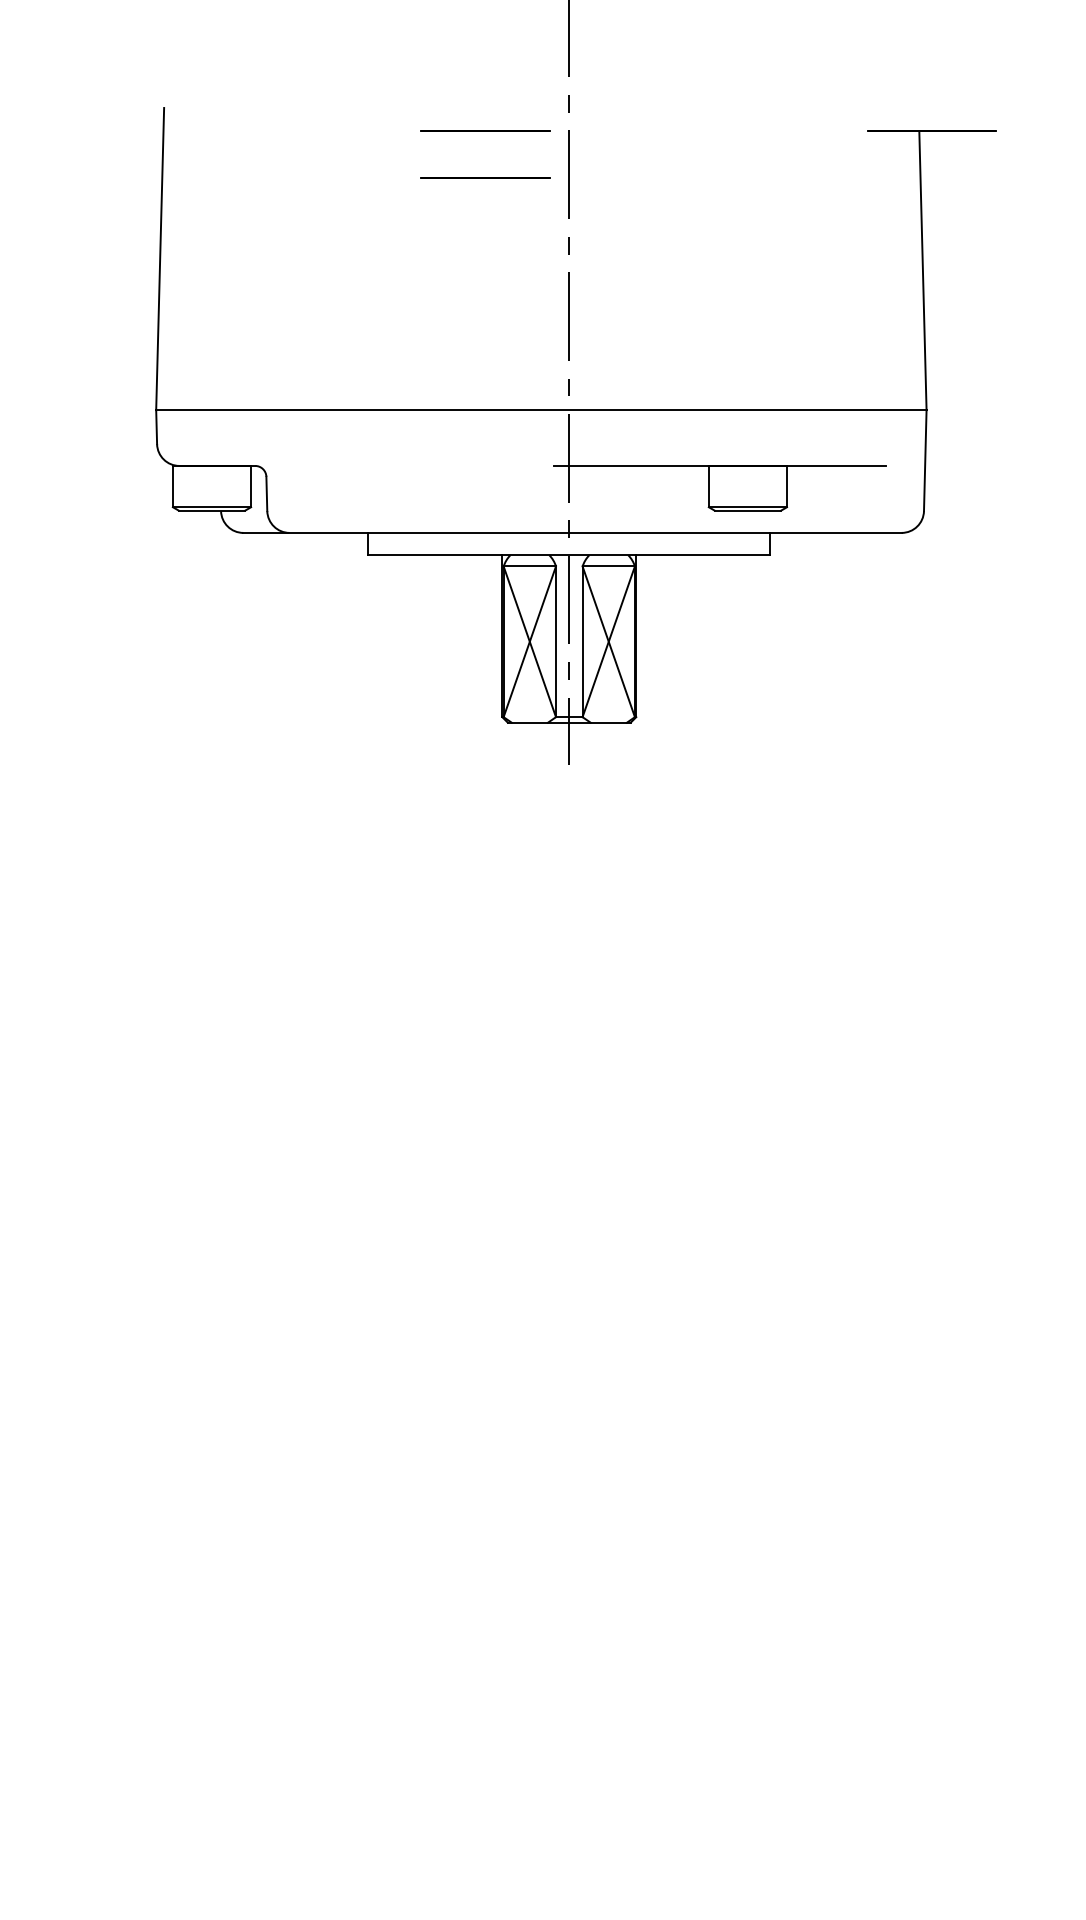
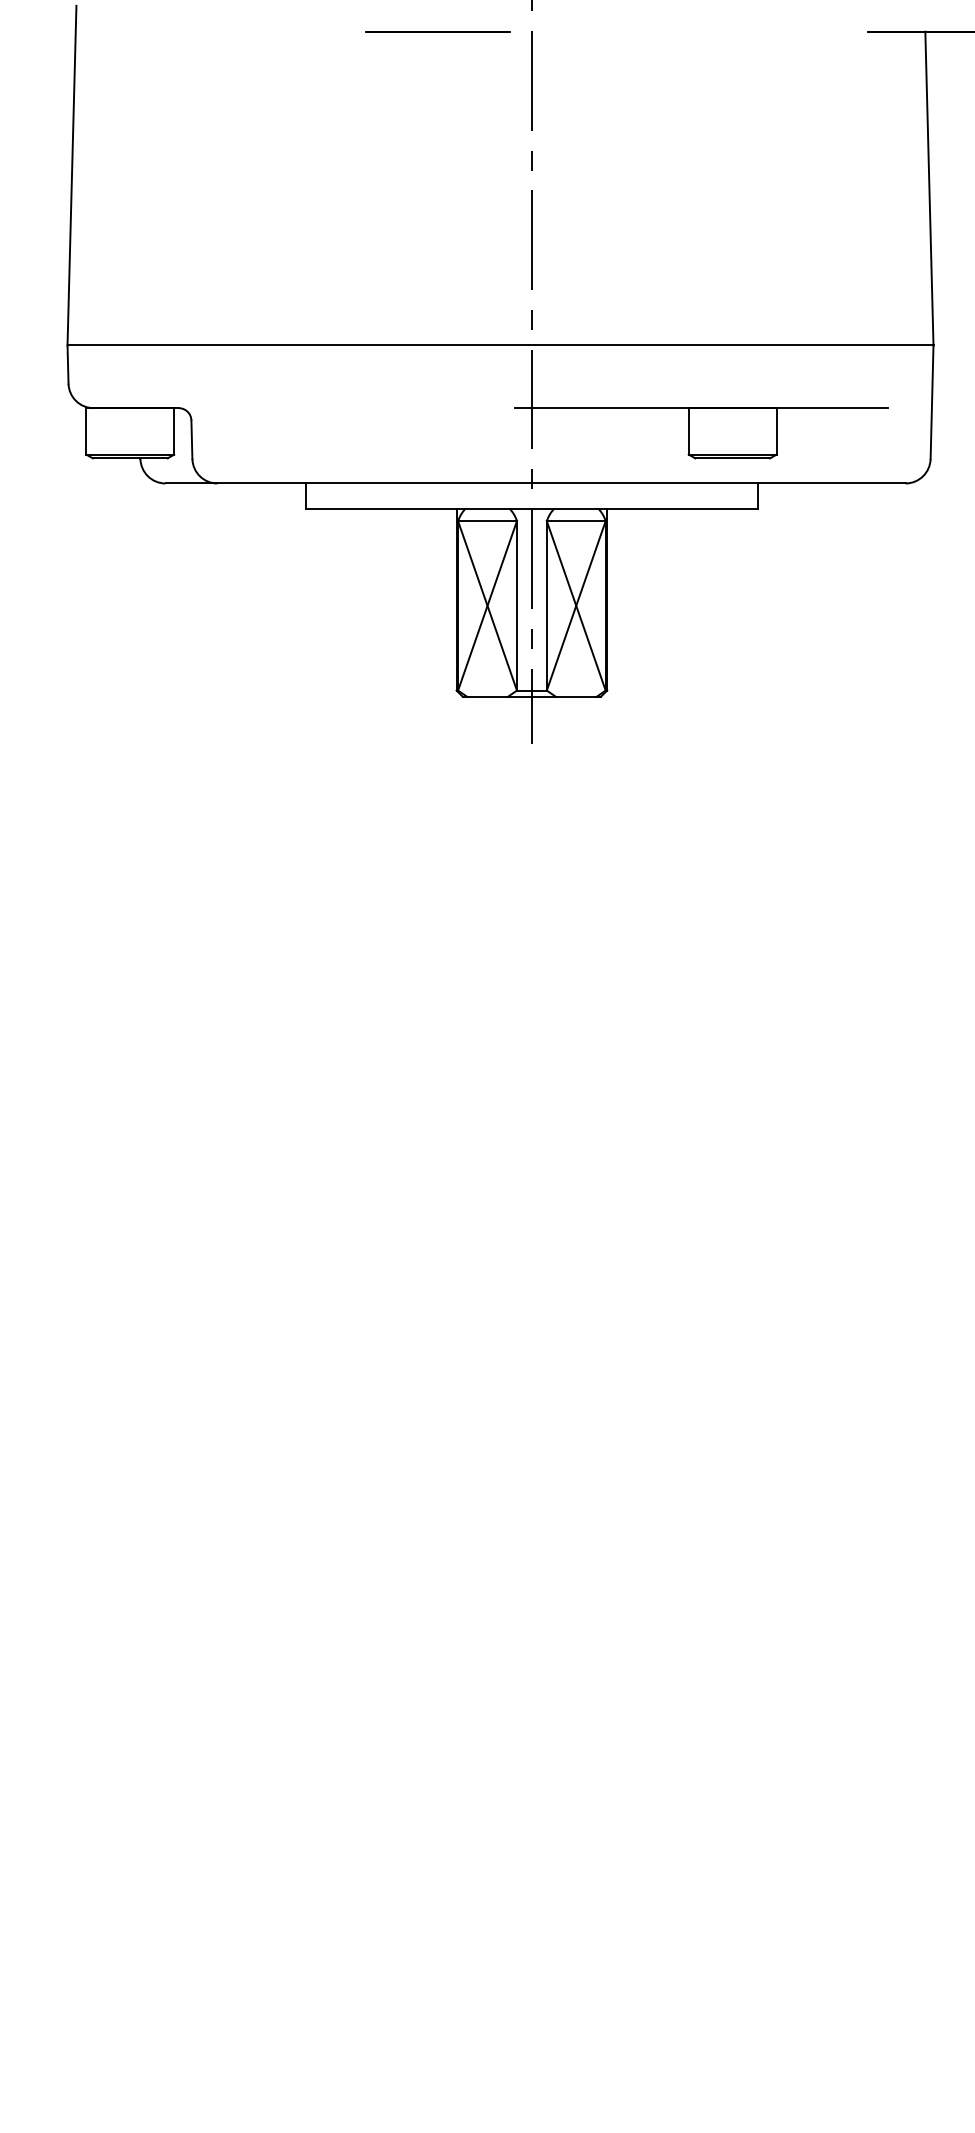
line: (485, 177) -> (437, 83), removed

